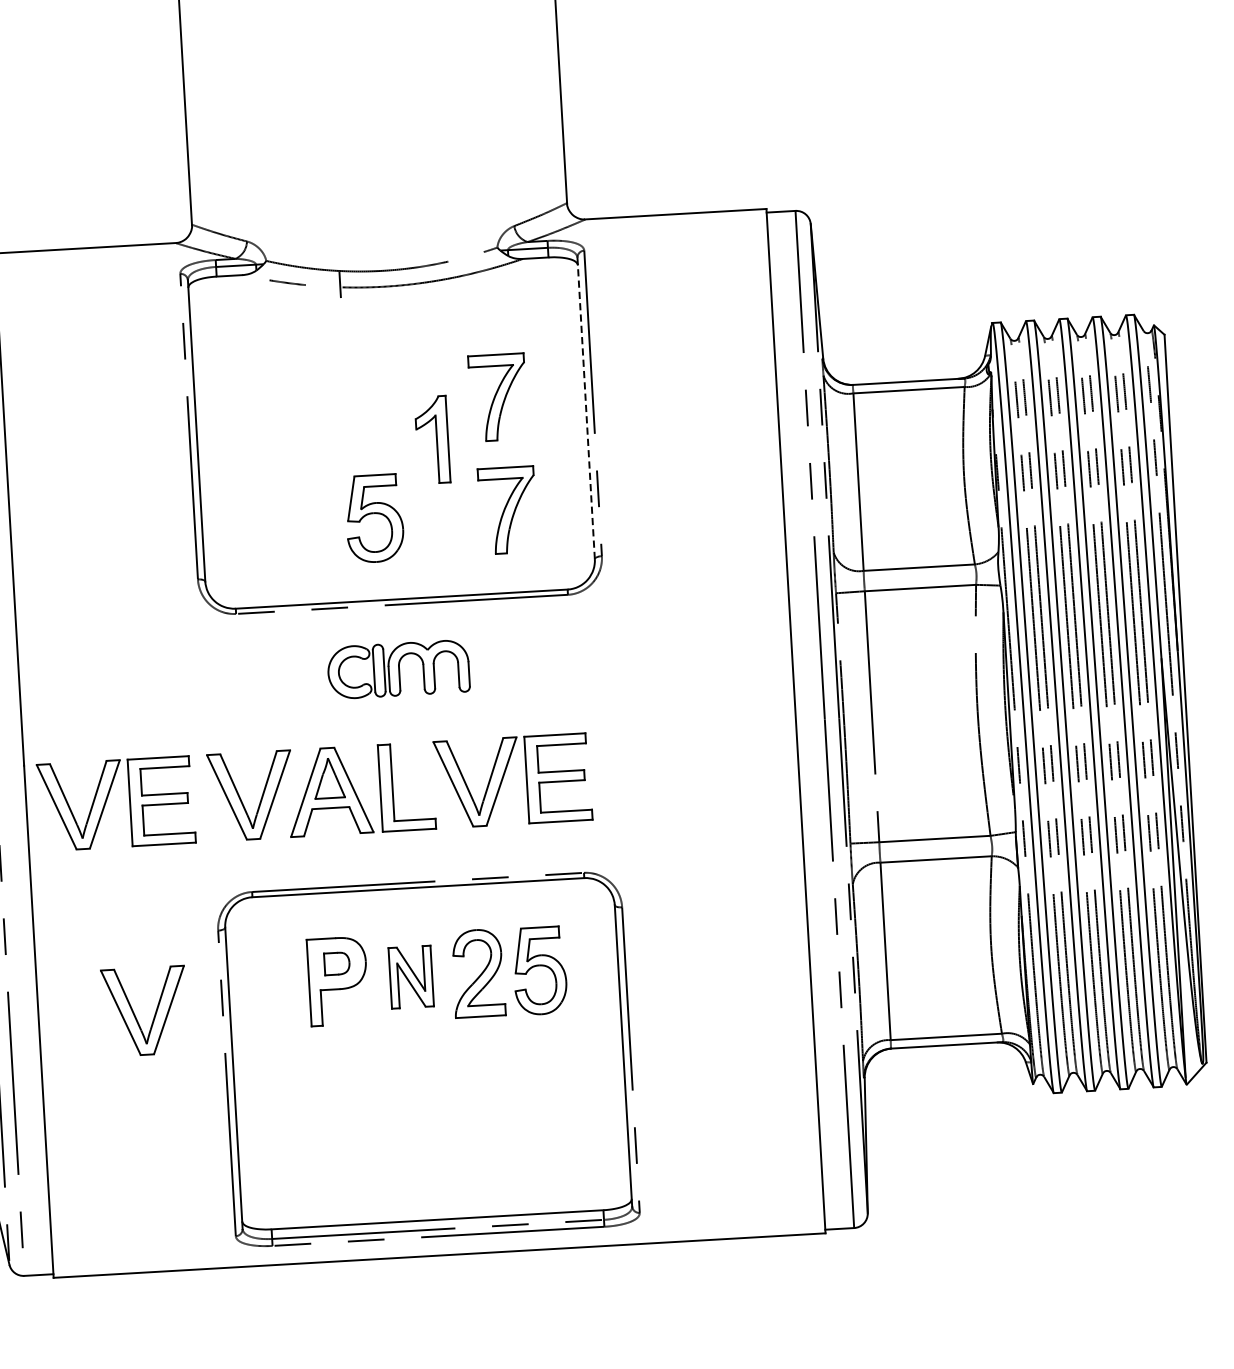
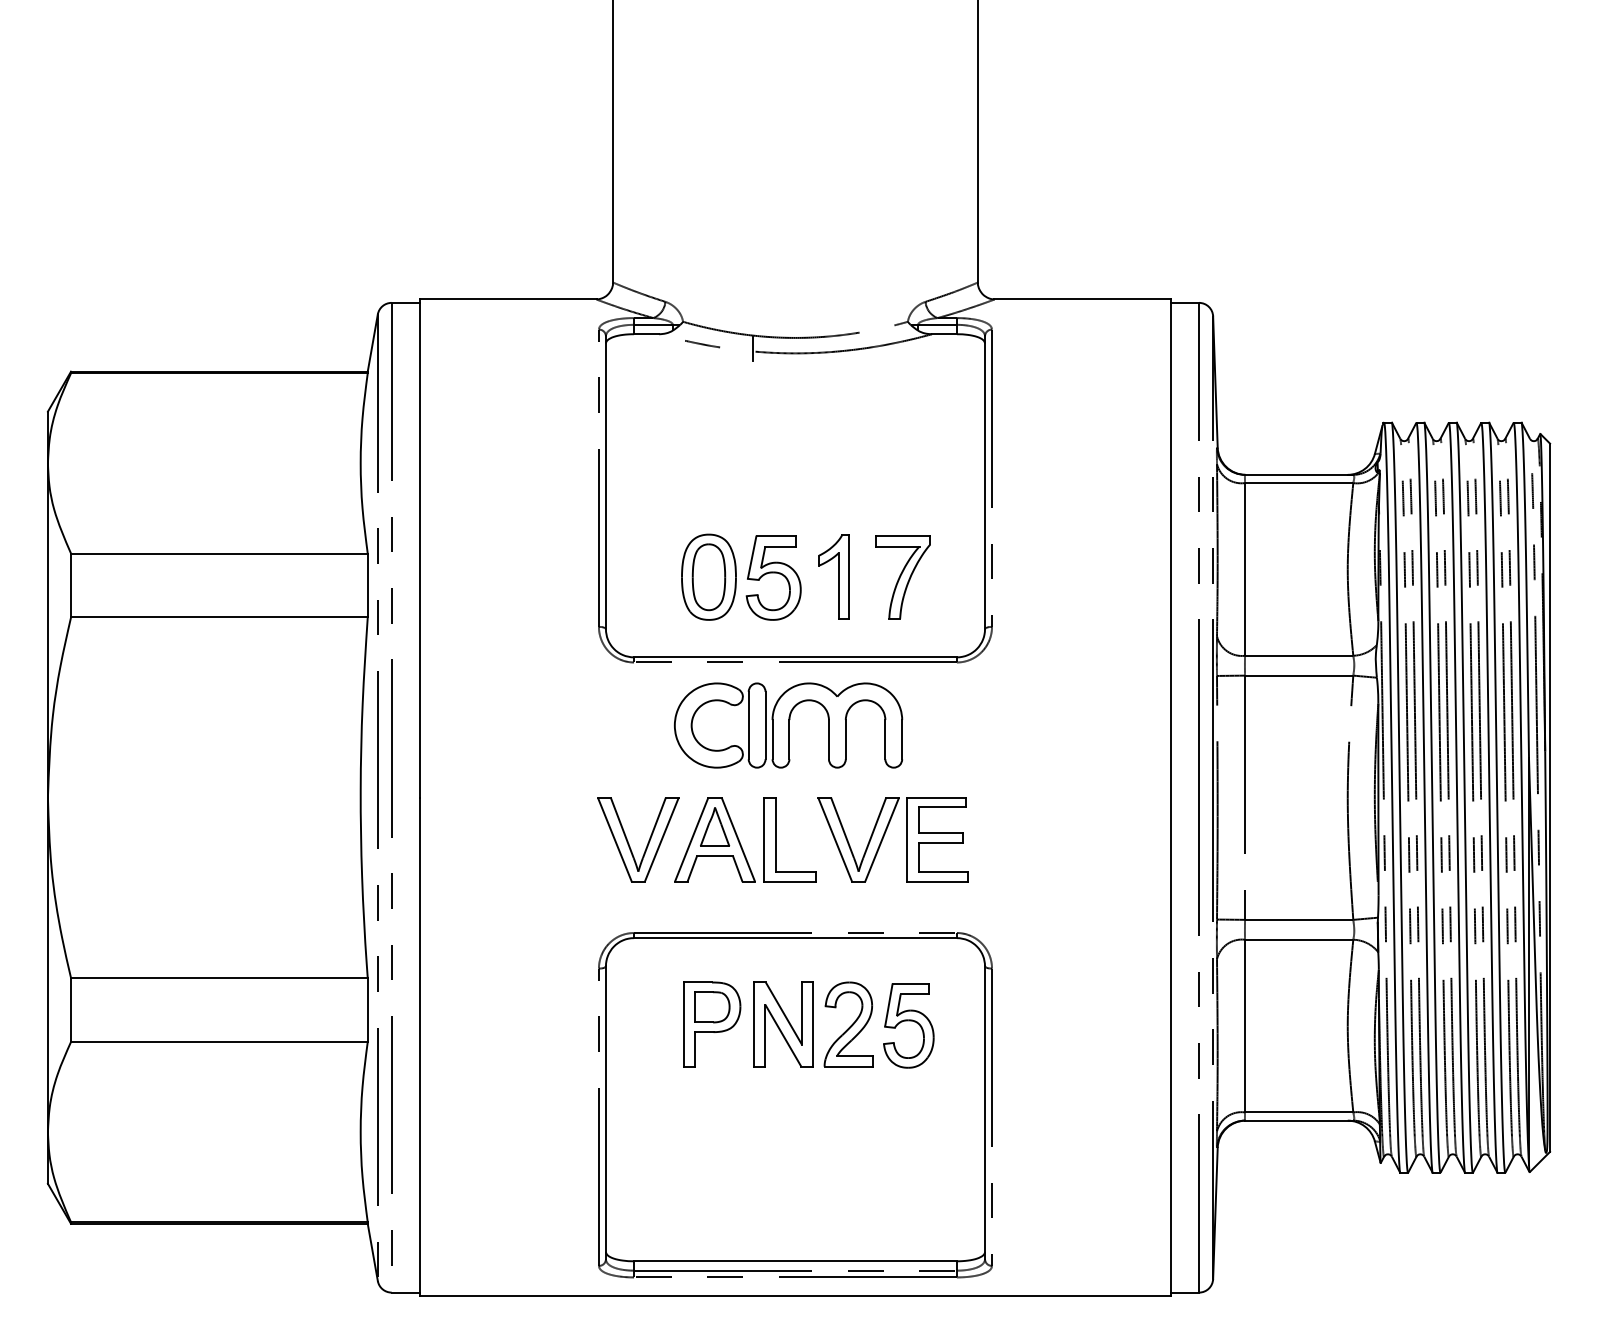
part: (497, 397) -> (899, 467), removed
line: (586, 408) -> (985, 482), dashed -> solid
part: (431, 439) -> (833, 576), moved
part: (307, 521) -> (708, 576), added
part: (398, 669) -> (788, 725), size x1.67
part: (107, 800) -> (498, 836), removed
part: (337, 963) -> (712, 1007), size x1.43
part: (411, 977) -> (783, 1024), size x1.43
part: (154, 1013) -> (532, 1045), removed

